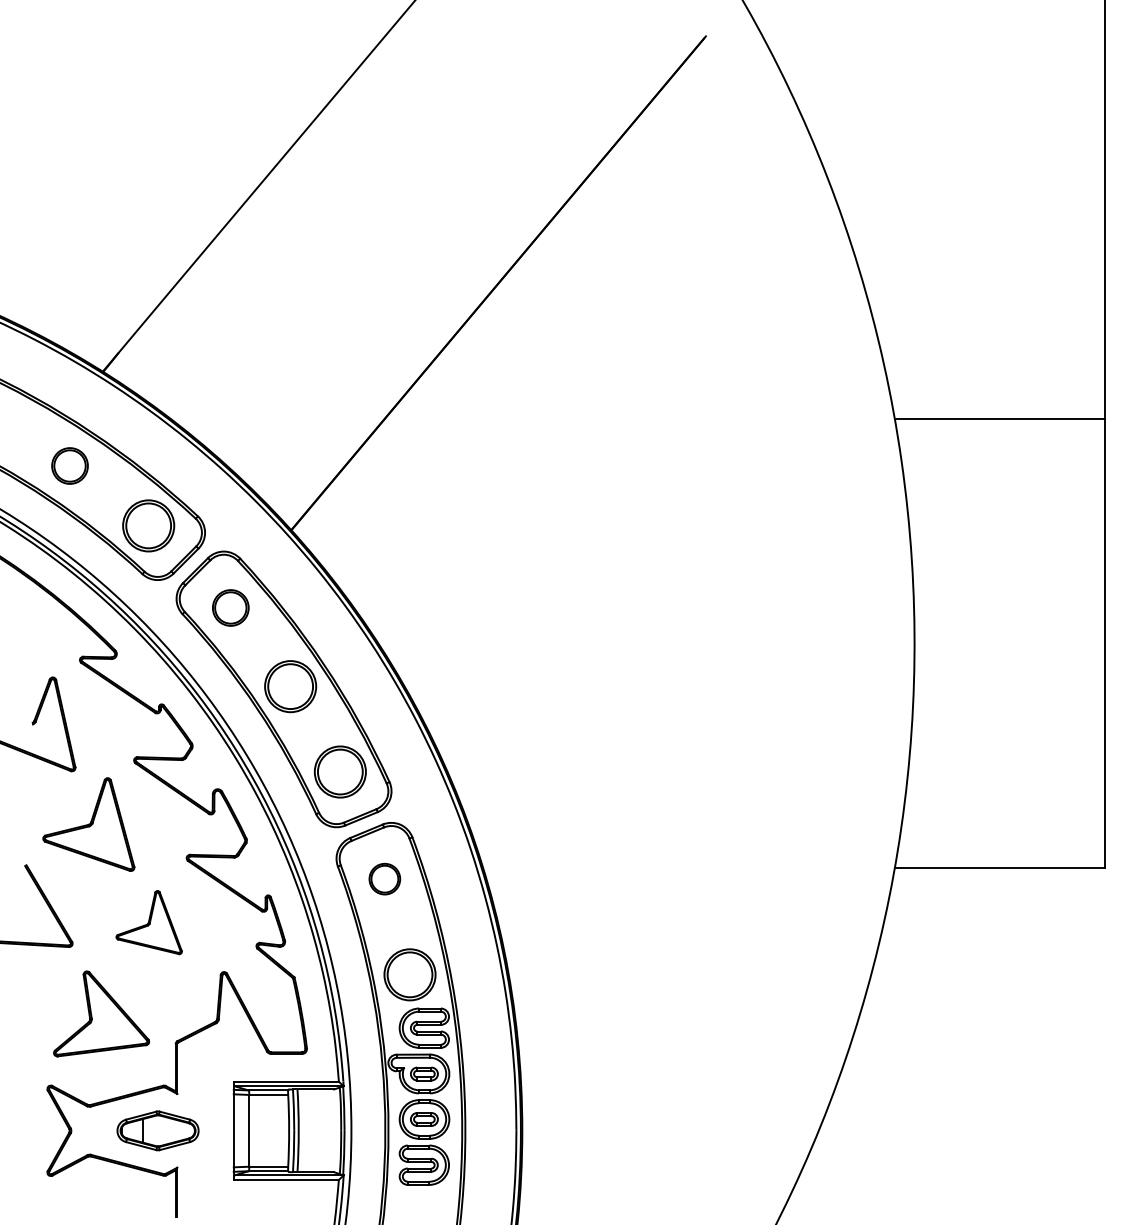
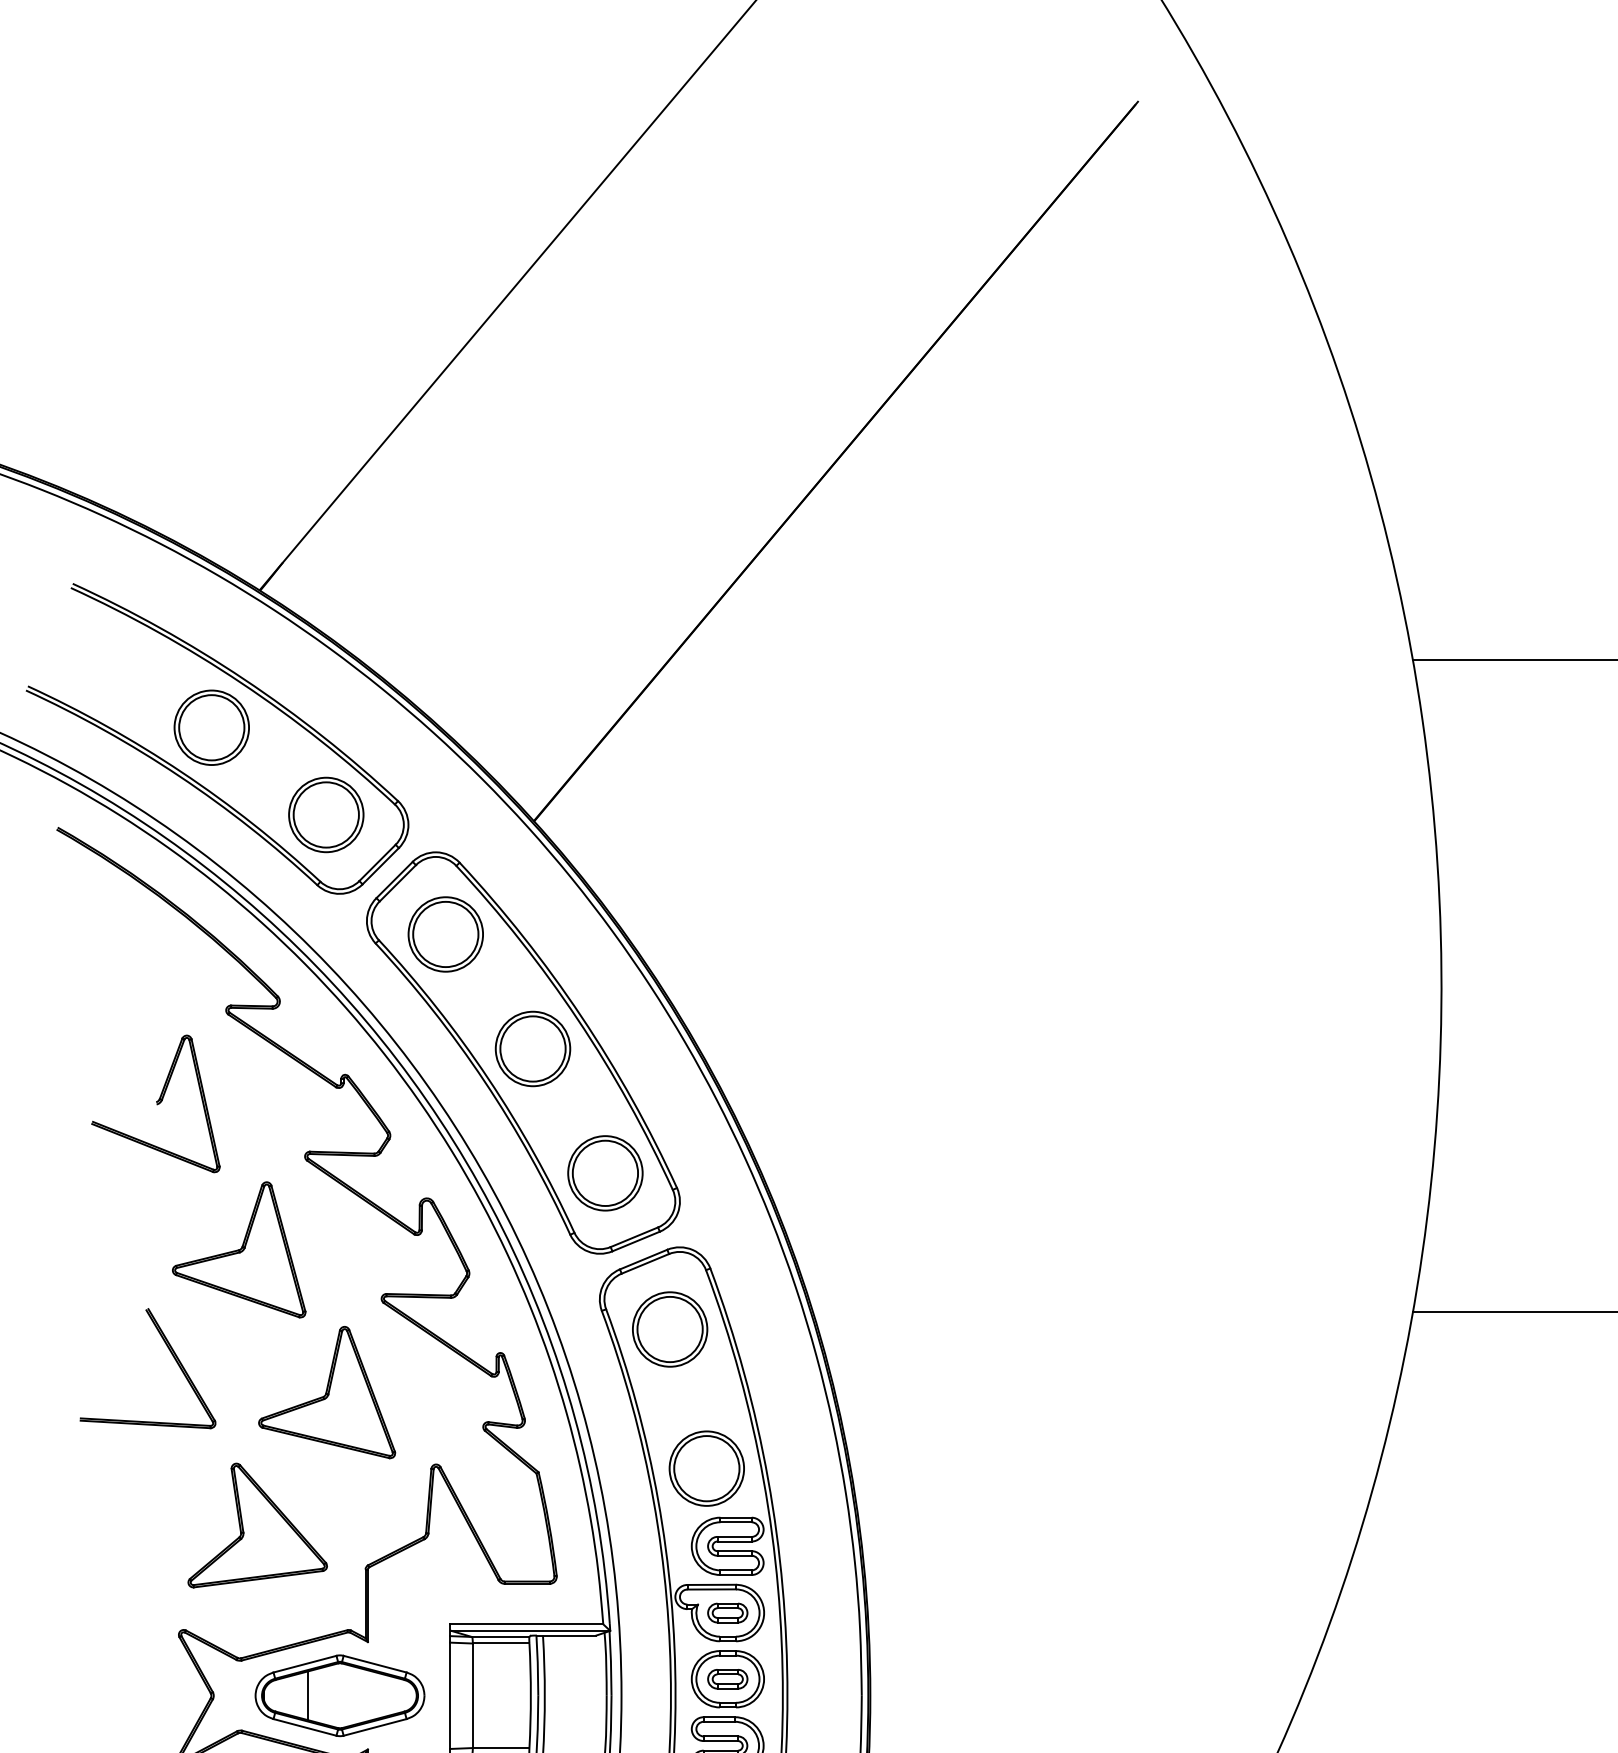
part: (69, 465) -> (211, 727), size x1.43
part: (230, 607) -> (445, 933), size x1.43
part: (384, 878) -> (669, 1328), size x1.67
part: (148, 922) -> (326, 1392), size x1.43
part: (157, 1130) -> (339, 1695), size x1.43

